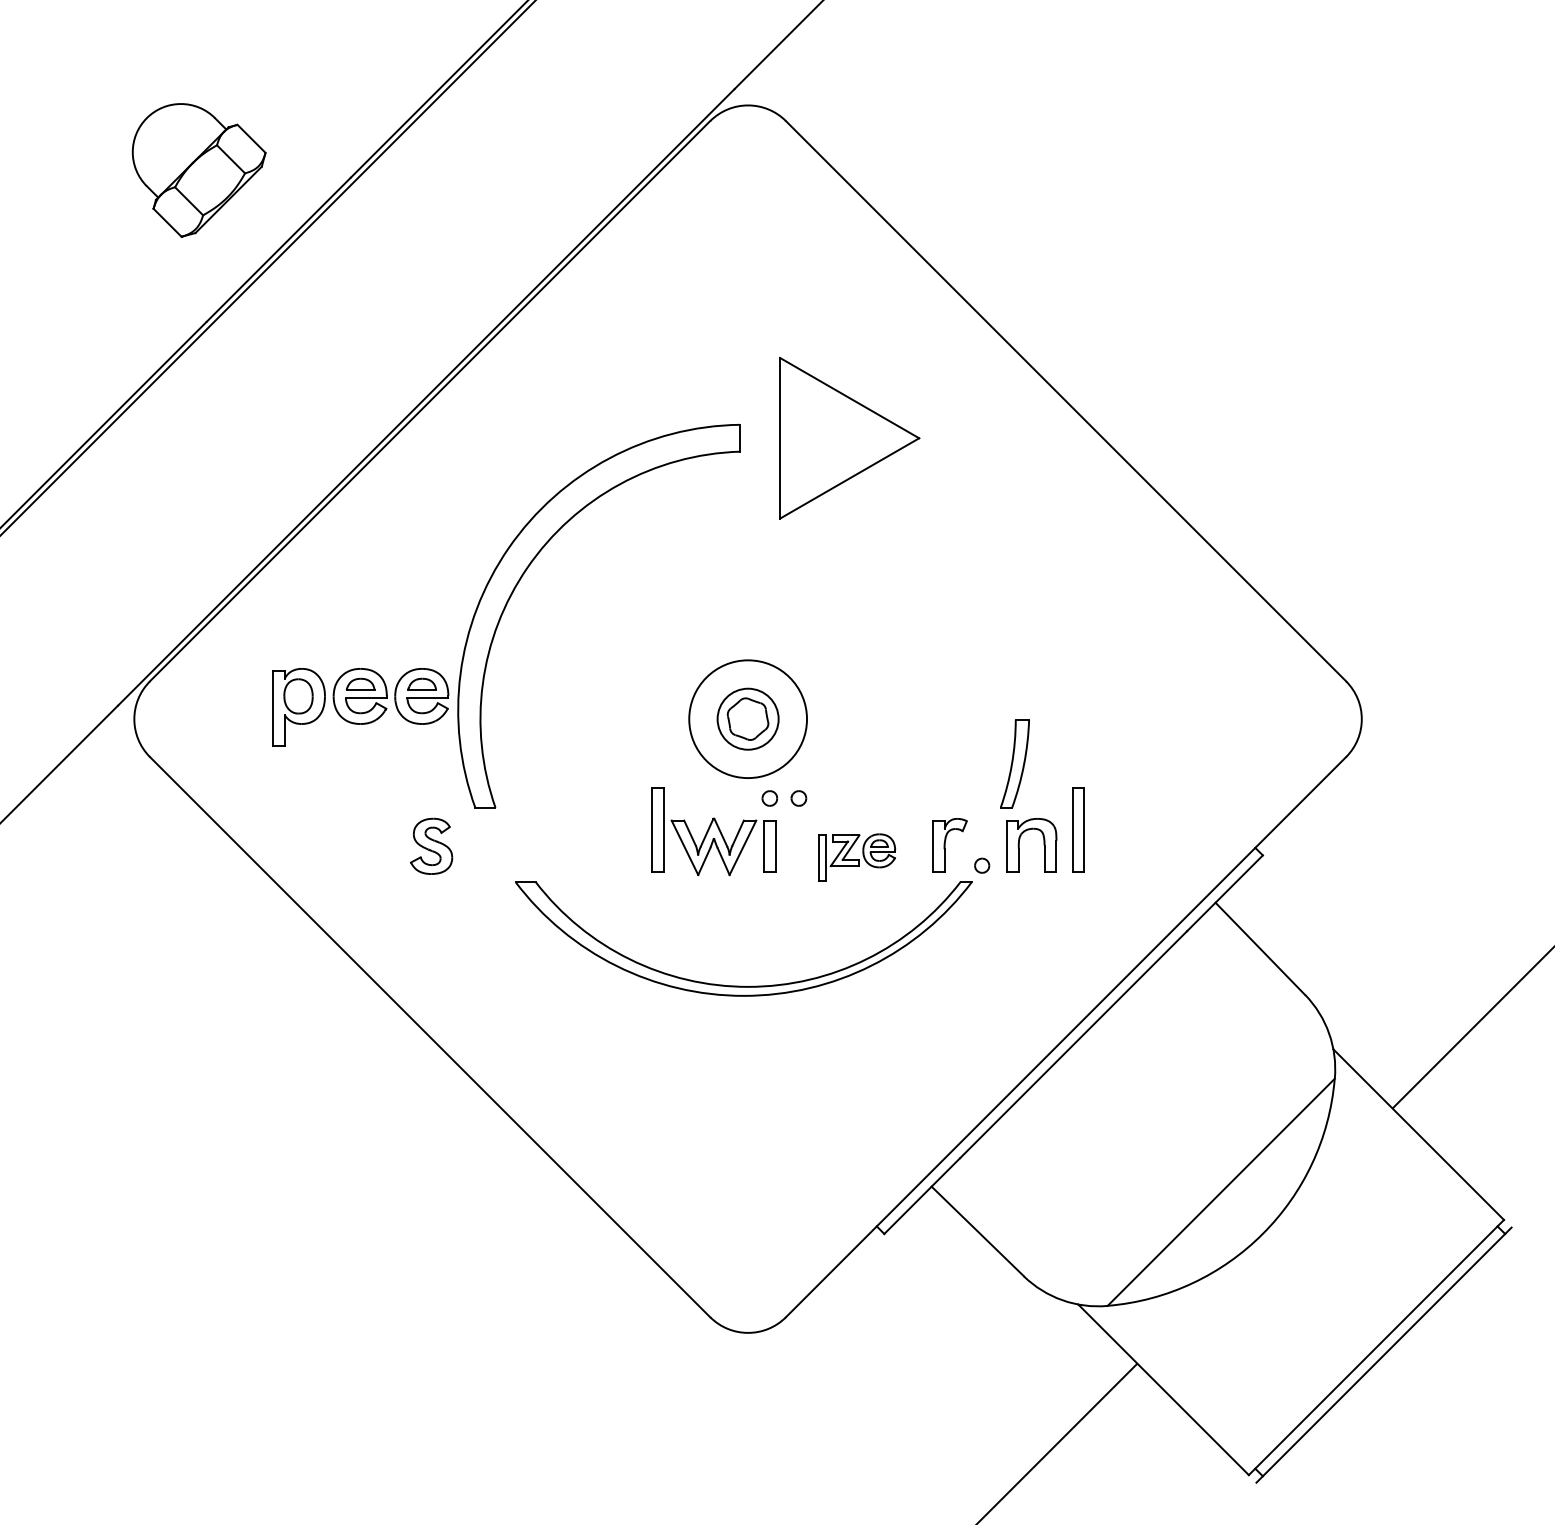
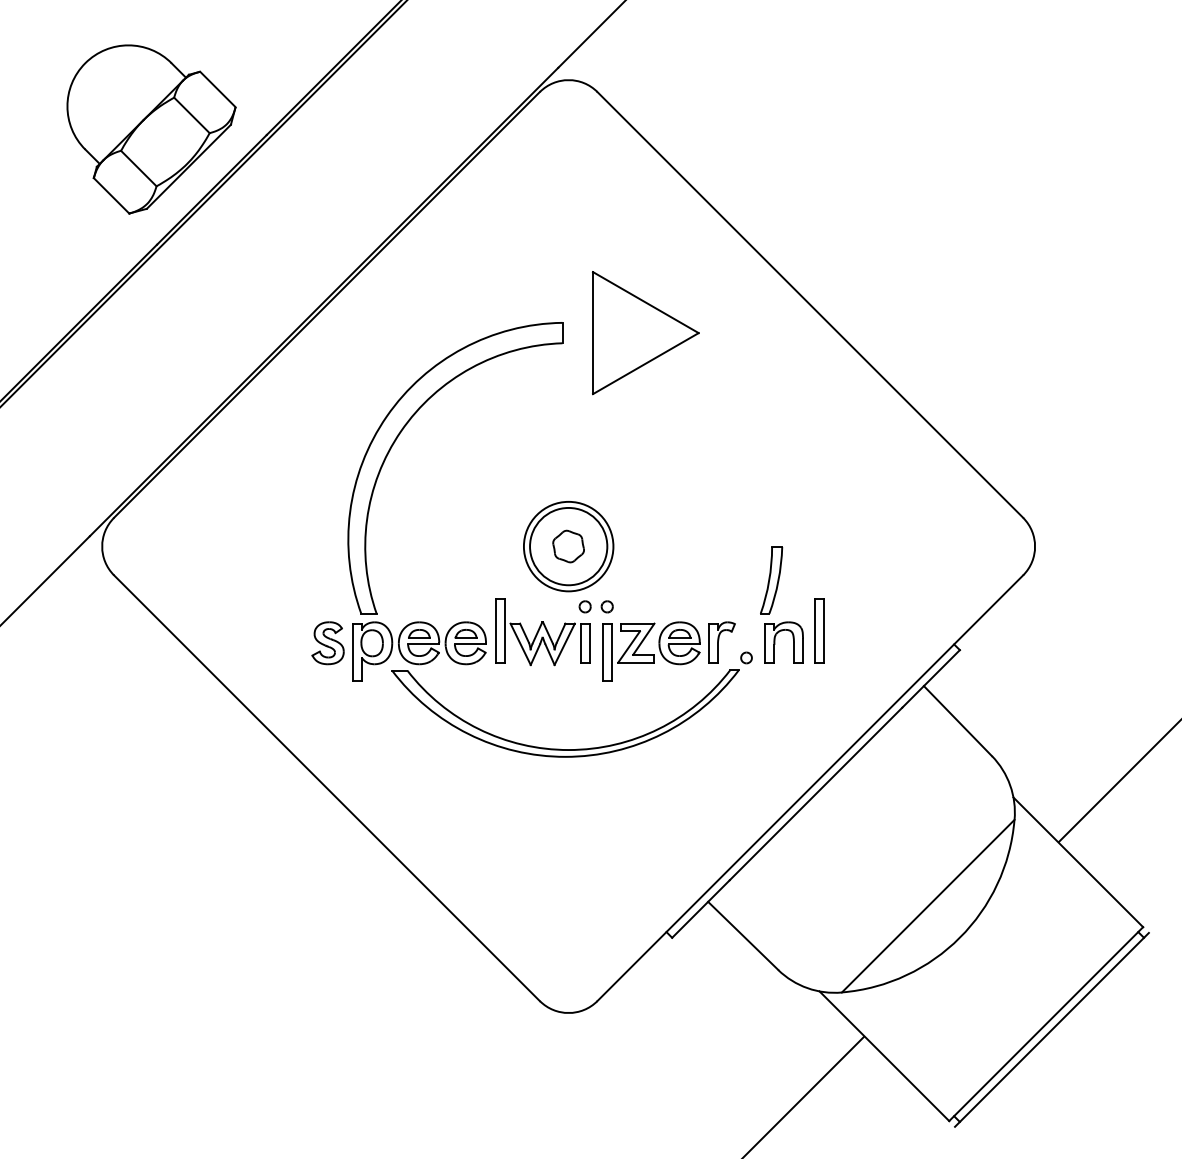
part: (198, 170) -> (150, 129), size x1.67
part: (360, 707) -> (419, 651), moved
circle: (747, 719) -> (568, 546), size x1.67
part: (856, 857) -> (651, 651), size x1.67

